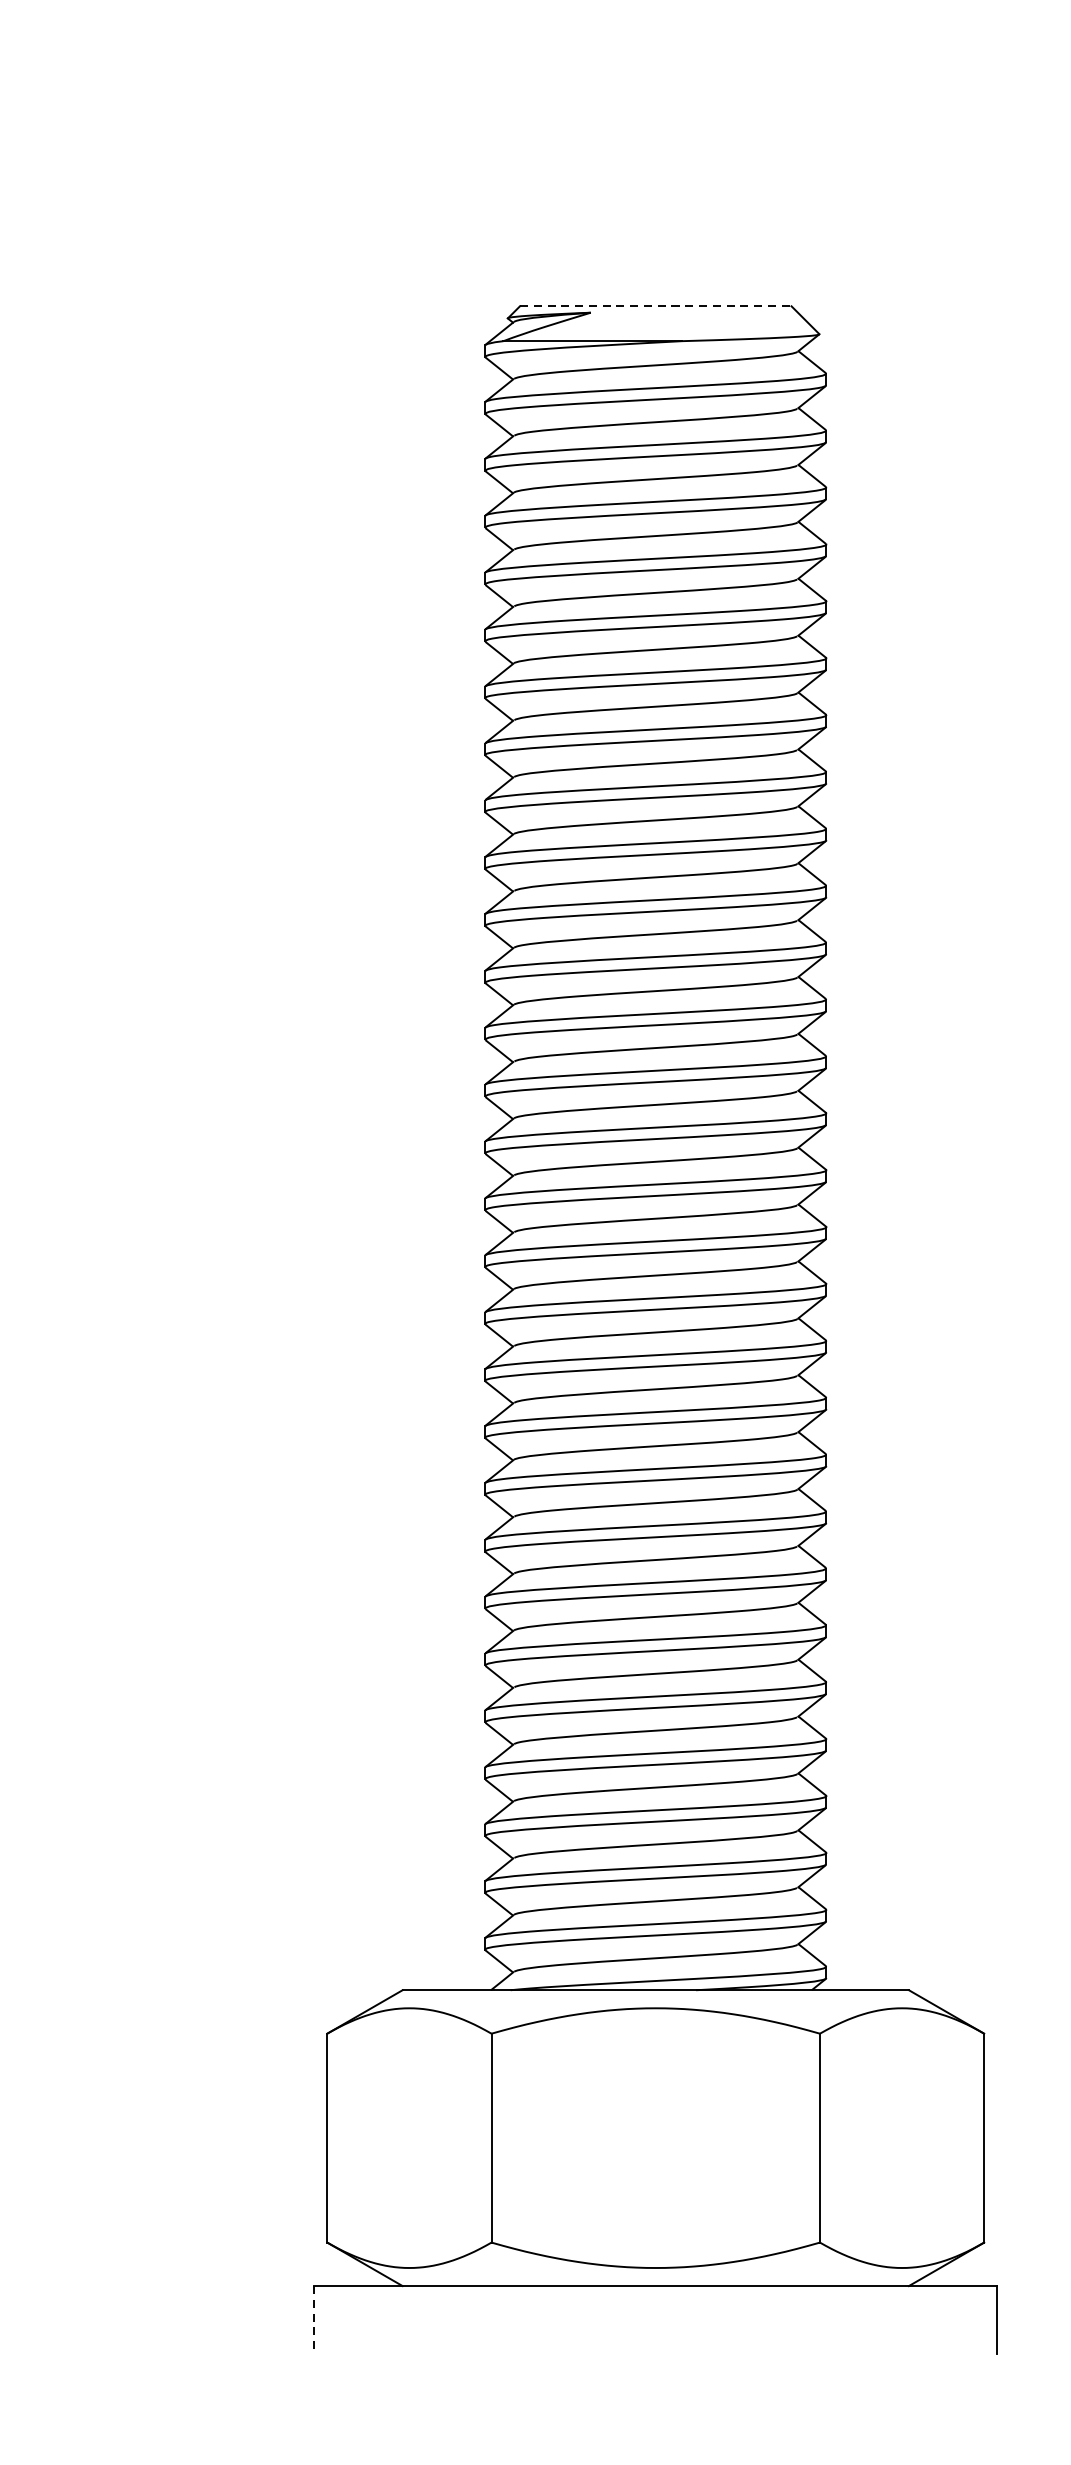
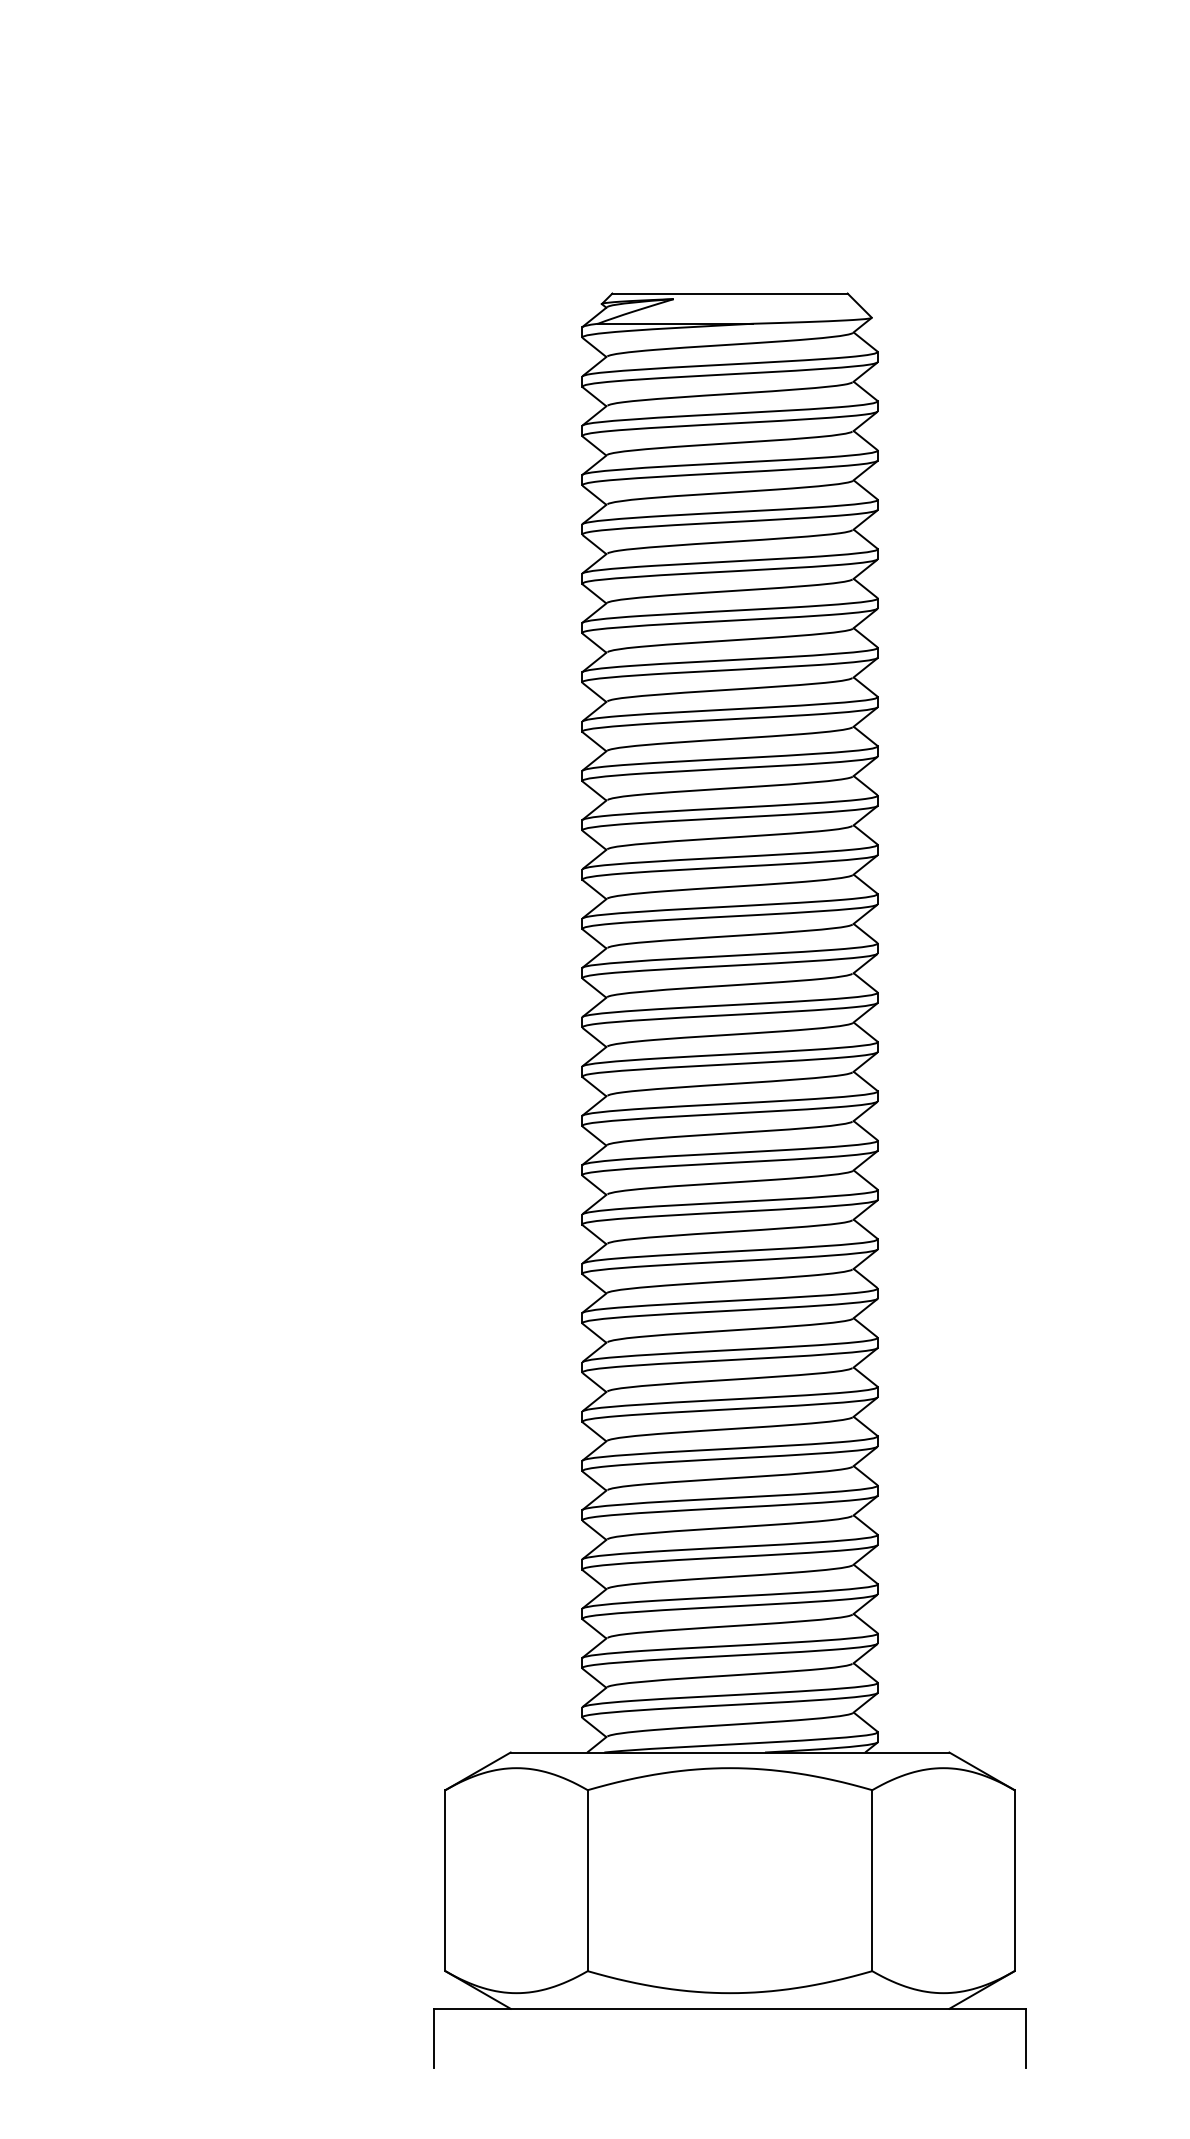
line: (656, 306) -> (730, 293), dashed -> solid
line: (314, 2320) -> (434, 2038), dashed -> solid

